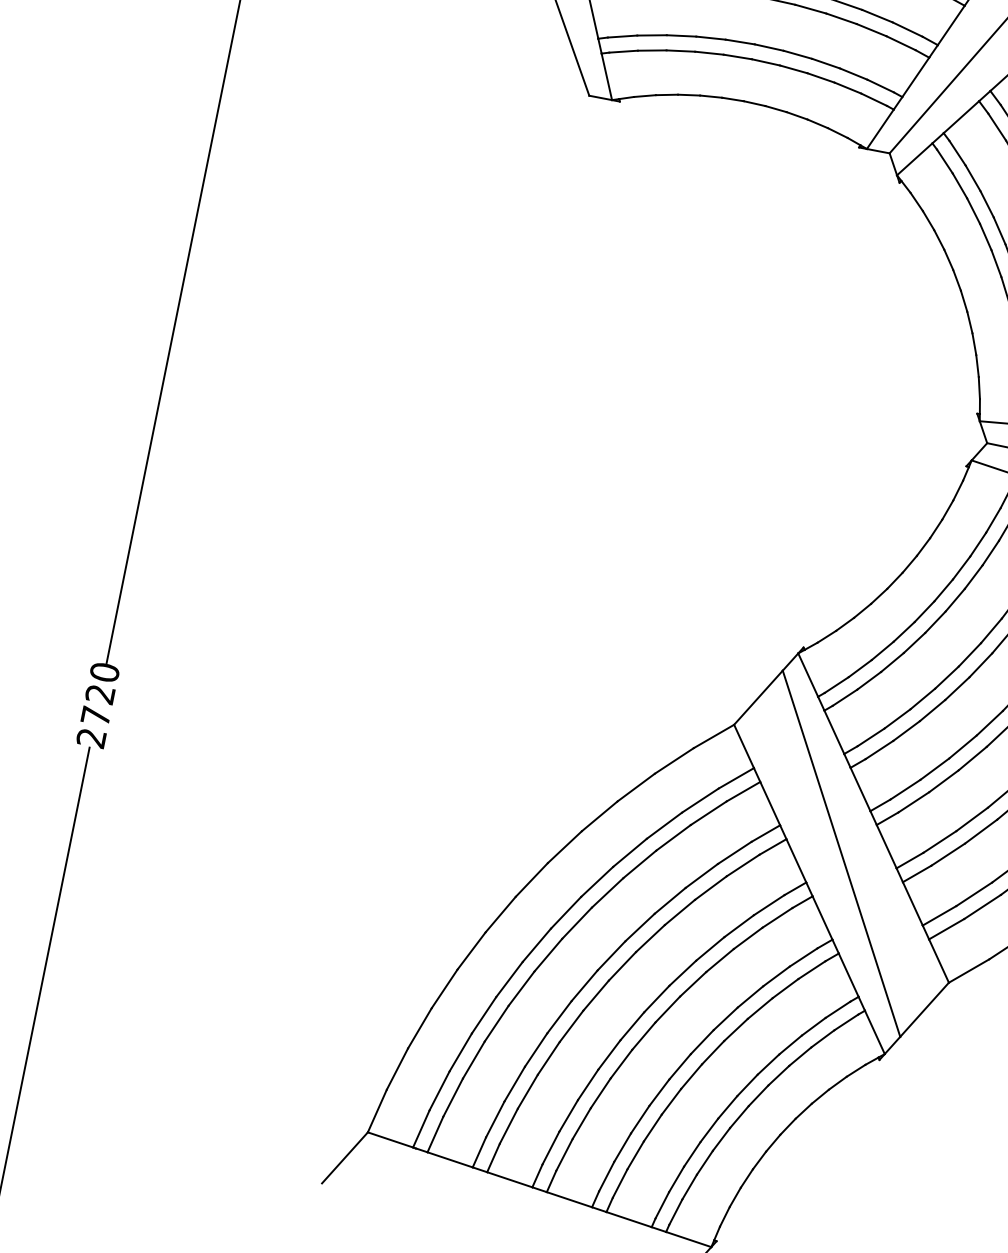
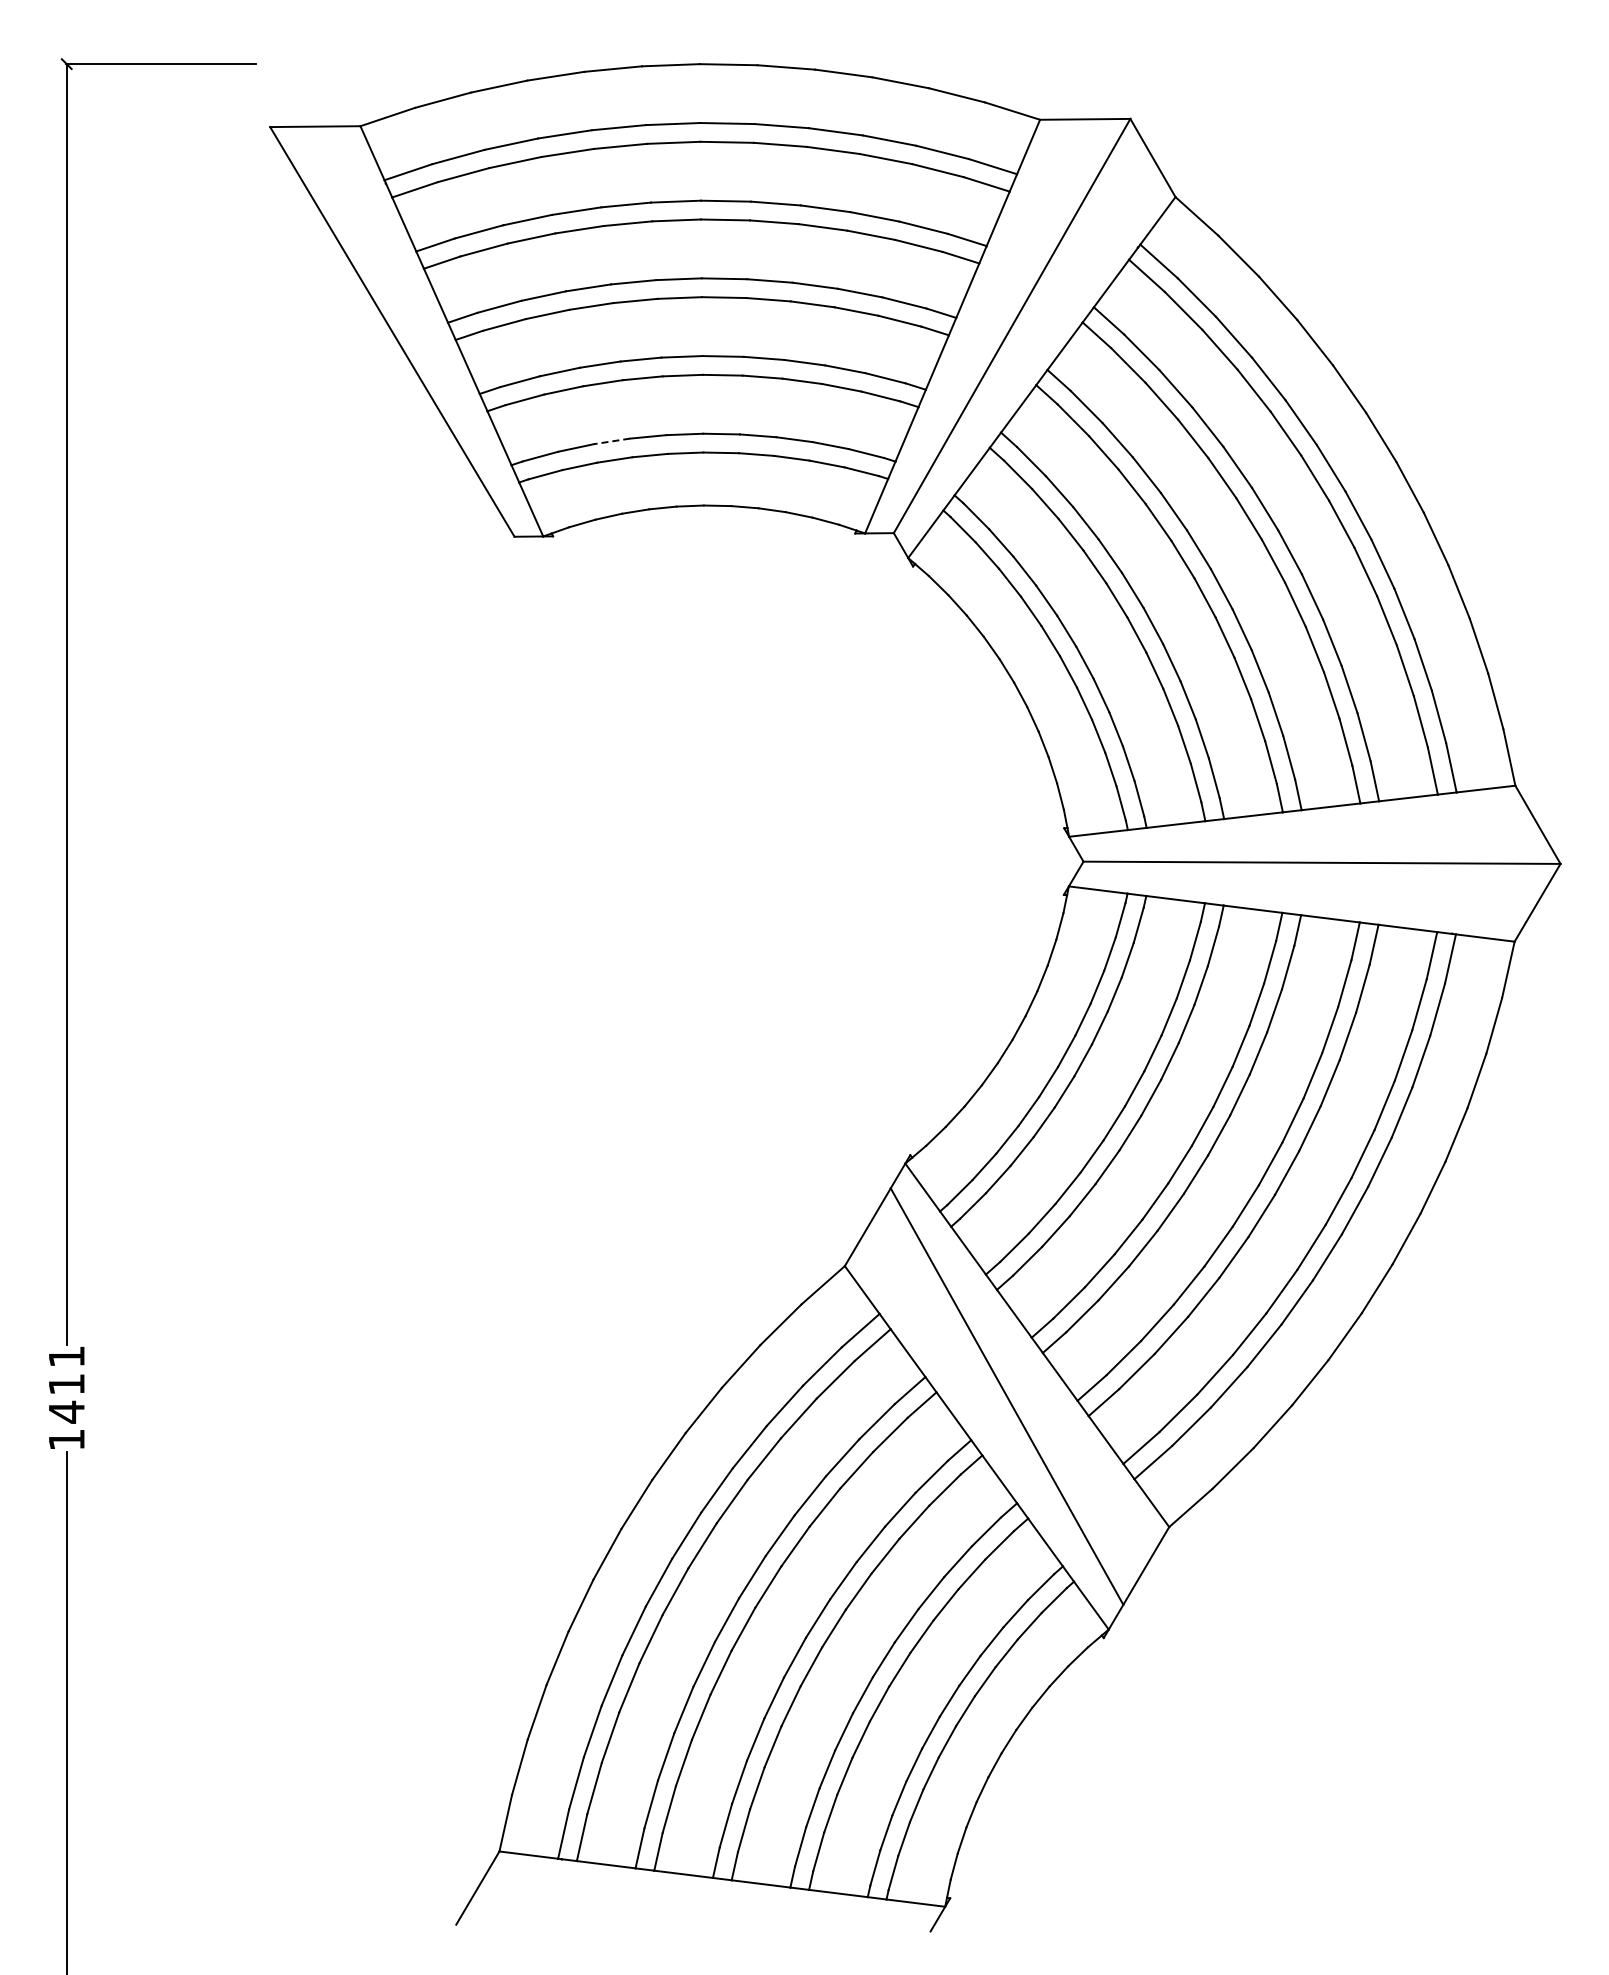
line: (681, 35) -> (611, 441), solid -> dashed
text: (98, 704) -> (66, 1397), 2720 -> 1411

